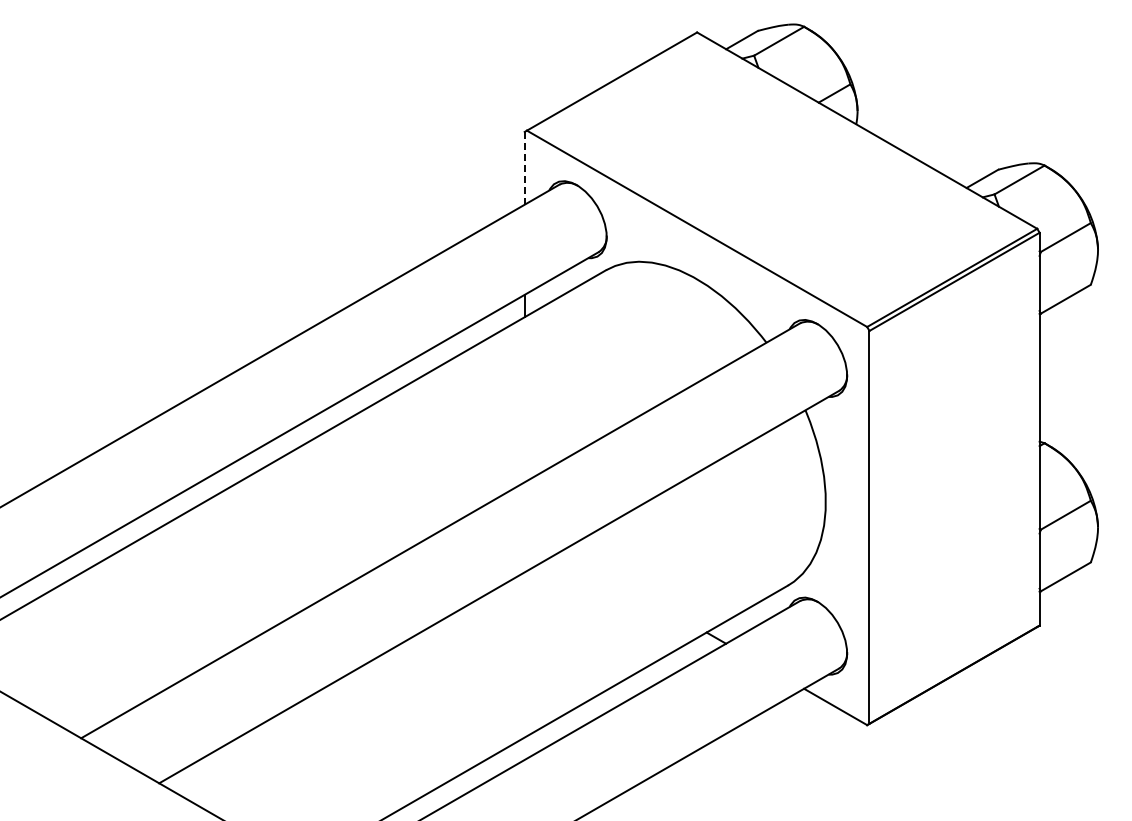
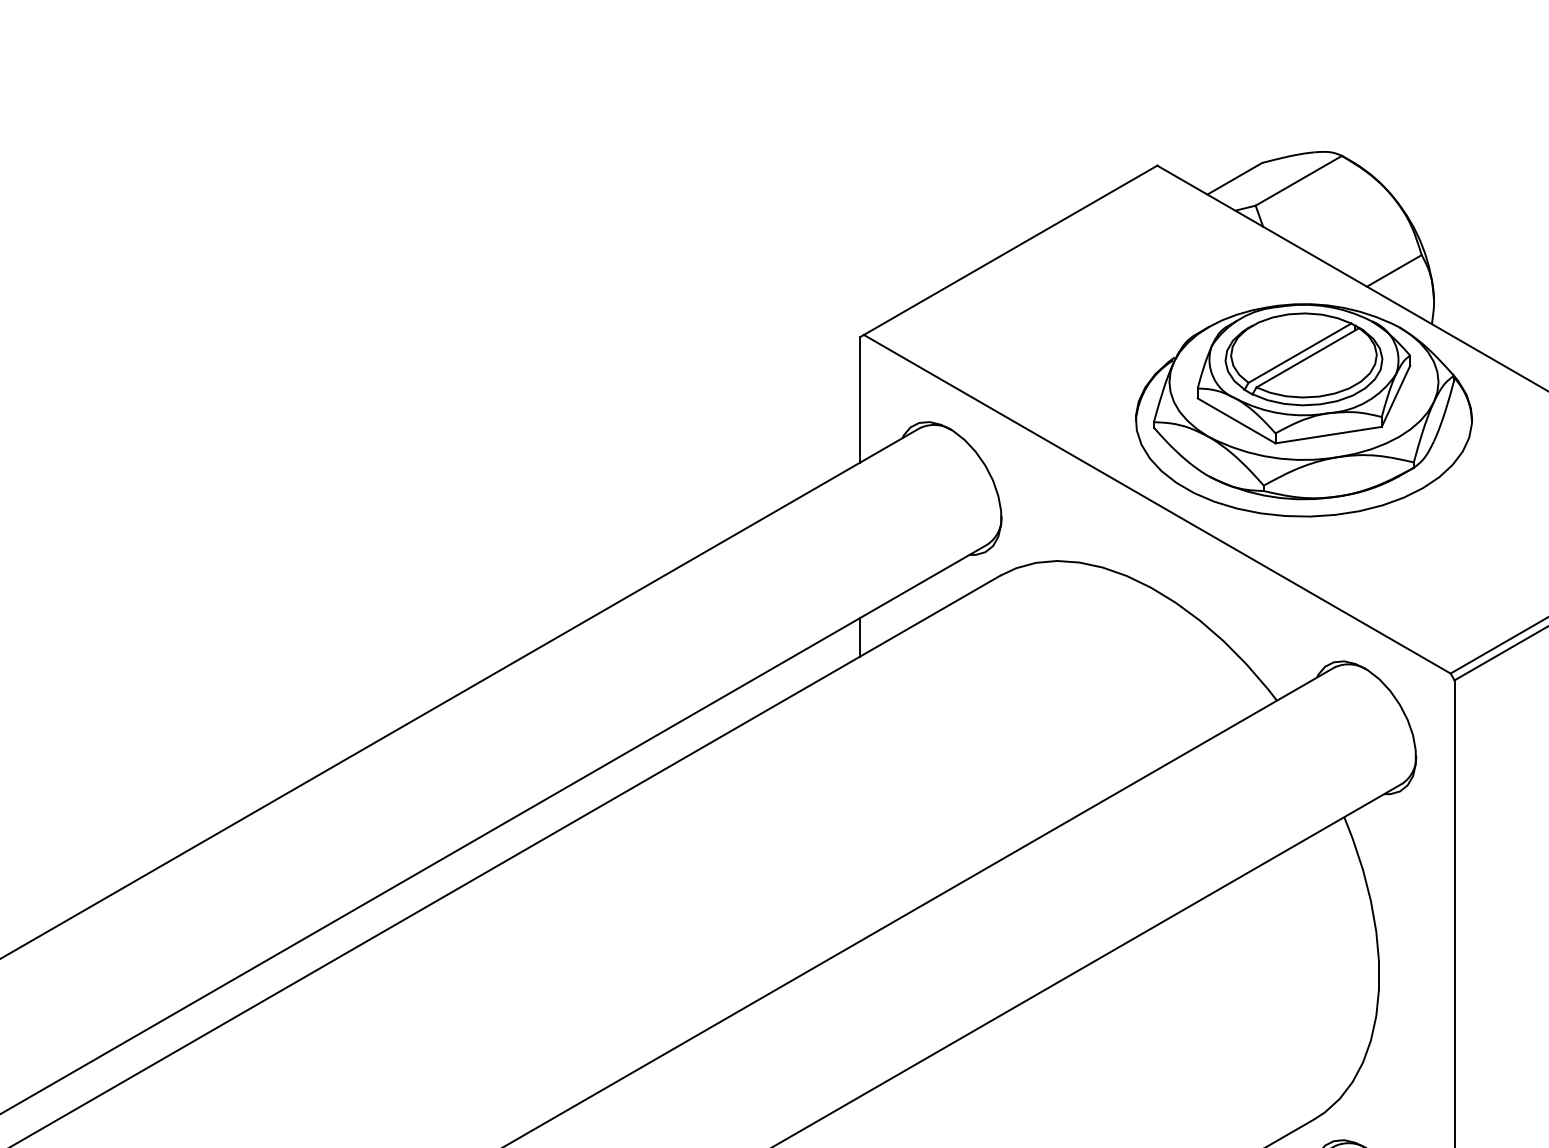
line: (524, 168) -> (859, 400), dashed -> solid
part: (781, 173) -> (1302, 408), added

